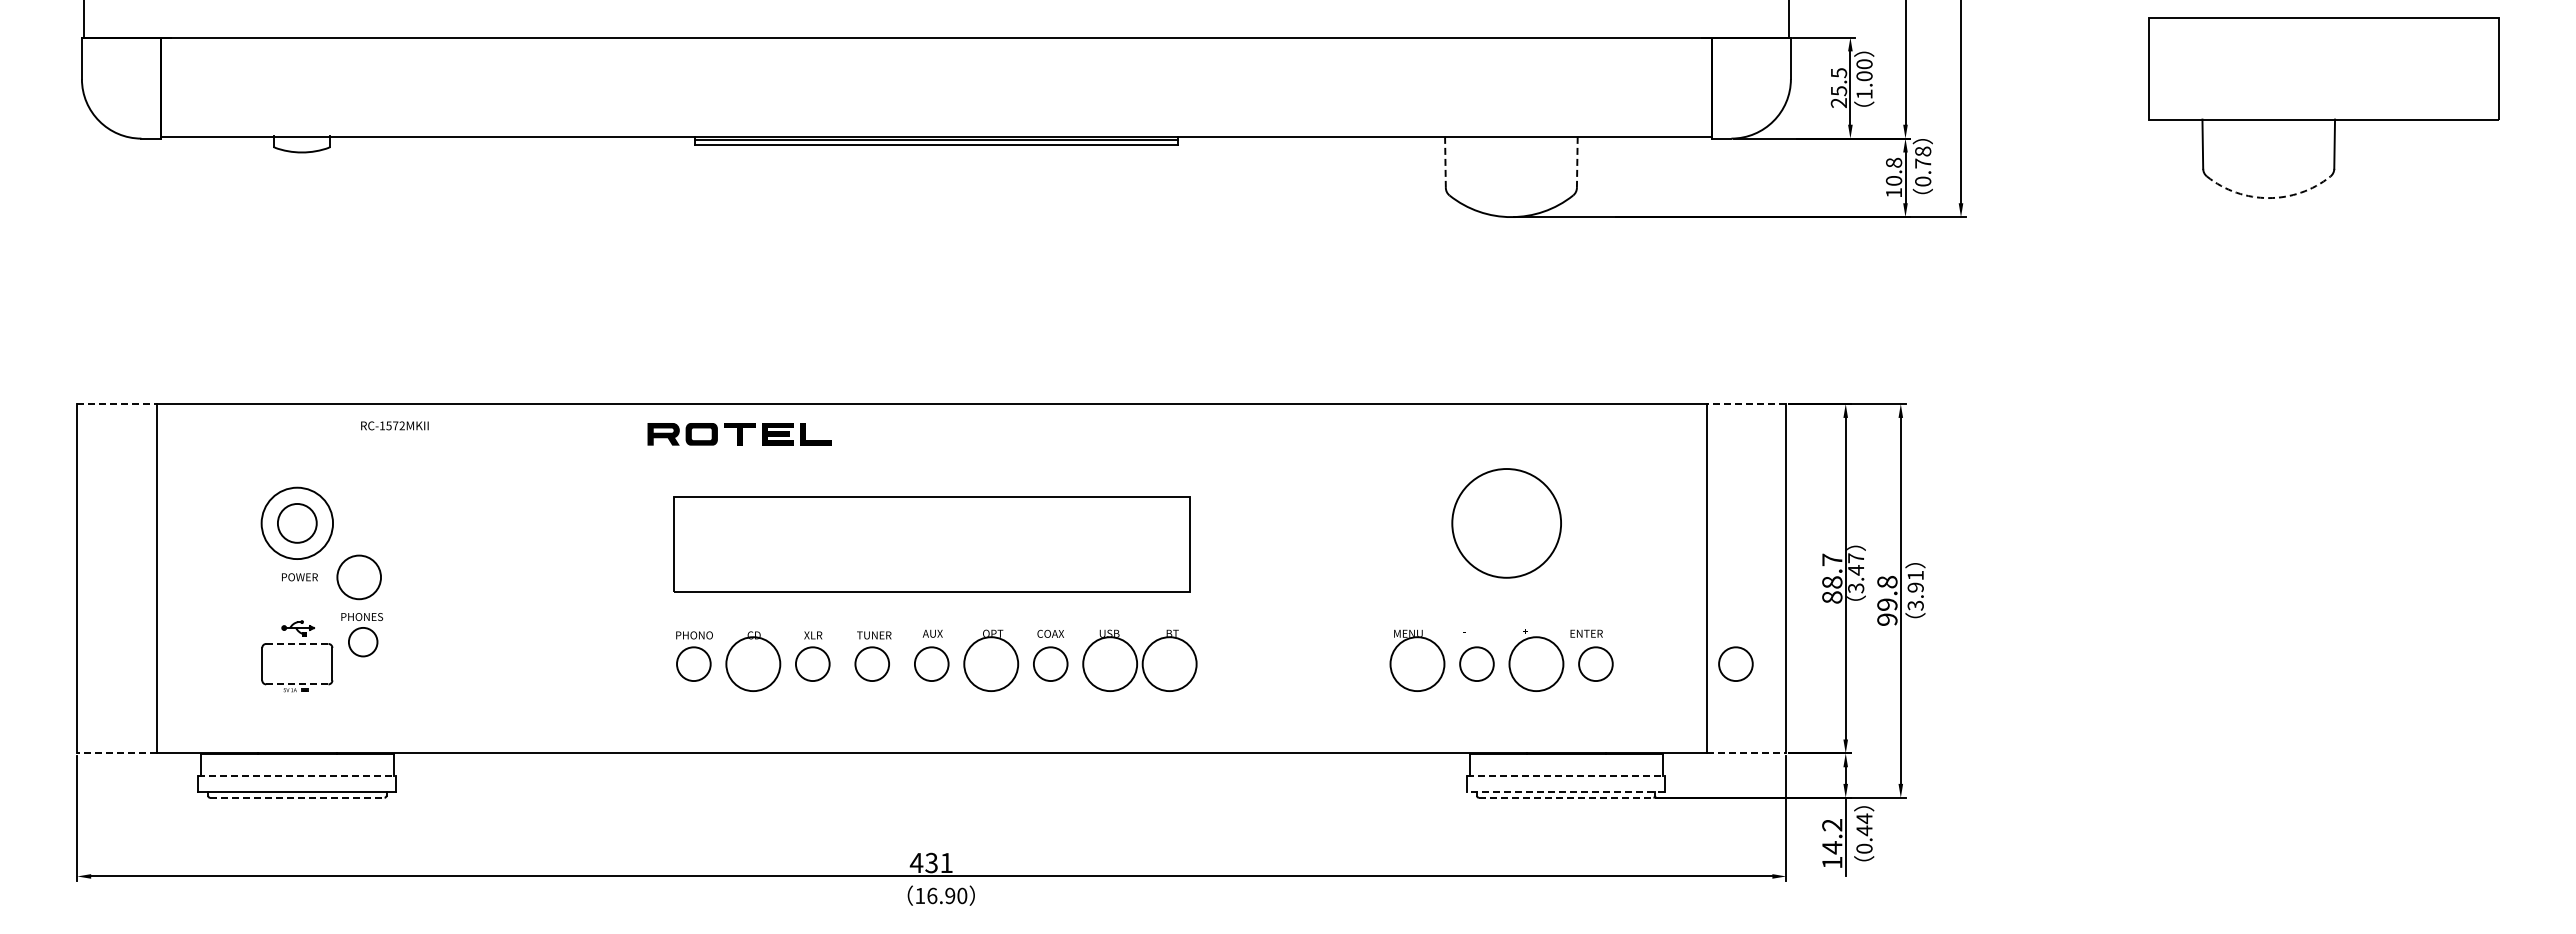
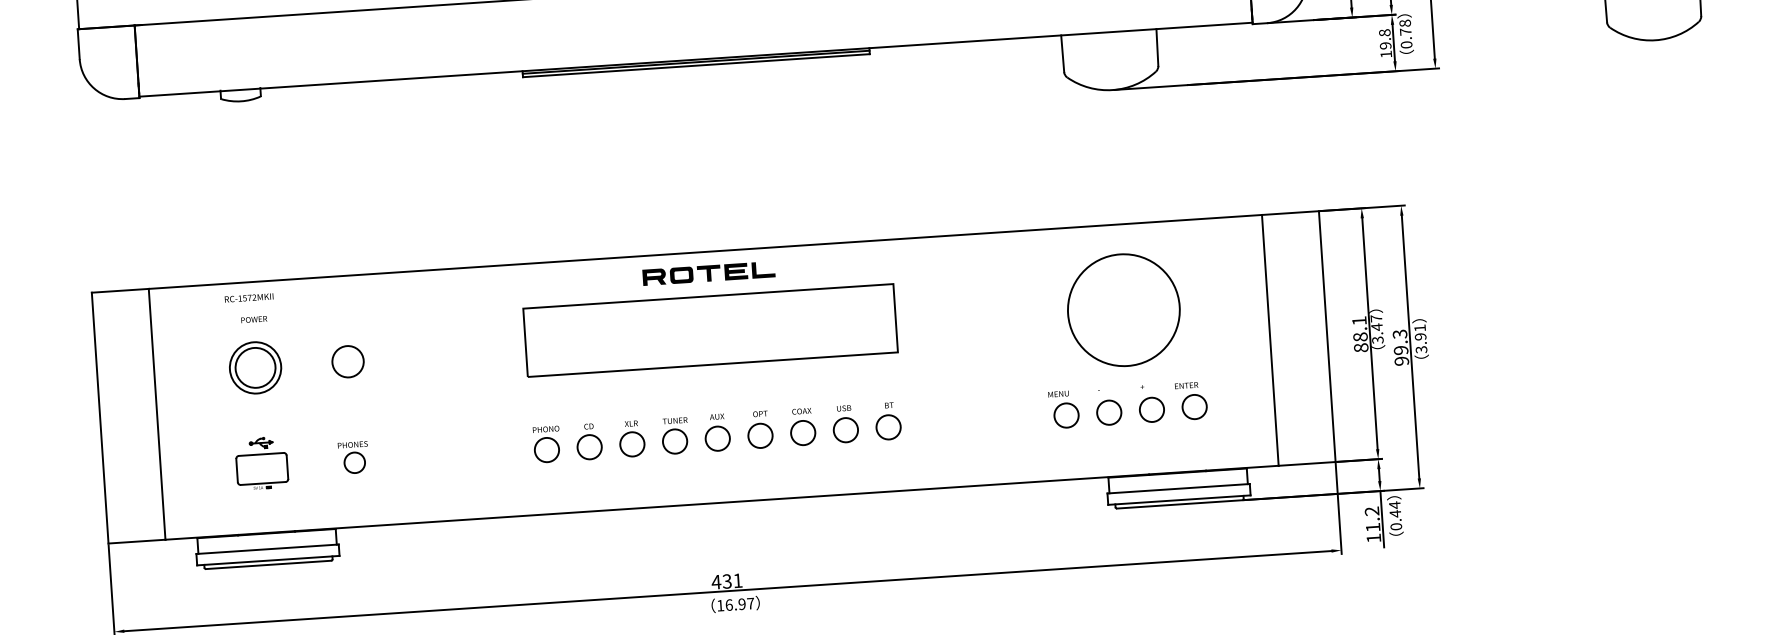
line: (1445, 162) -> (1062, 54), dashed -> solid
line: (1577, 162) -> (1157, 47), dashed -> solid
text: (1894, 180) -> (1385, 45), 10.8 -> 19.8
arc: (2268, 198) -> (1655, 40), dashed -> solid
line: (116, 404) -> (120, 291), dashed -> solid
line: (1746, 404) -> (1290, 213), dashed -> solid
text: (394, 425) -> (248, 297), moved
part: (739, 434) -> (708, 273), moved
circle: (297, 523) -> (255, 367), size x1.43
circle: (1506, 523) -> (1123, 310), size x1.43
part: (931, 544) -> (710, 330), moved
text: (1832, 559) -> (1359, 320), 88.7 -> 88.1
text: (299, 577) -> (253, 319), moved
circle: (358, 577) -> (347, 361), moved
text: (1887, 581) -> (1400, 333), 99.8 -> 99.3
part: (362, 635) -> (353, 458), moved
line: (296, 643) -> (260, 454), dashed -> solid
circle: (1735, 663) -> (1294, 399), removed
circle: (753, 664) -> (589, 447), size x0.62
circle: (991, 664) -> (760, 436), size x0.62
circle: (1110, 664) -> (846, 430), size x0.62
circle: (1169, 664) -> (888, 427), size x0.62
circle: (1417, 664) -> (1066, 415), size x0.62
circle: (1536, 664) -> (1152, 410), size x0.62
line: (296, 684) -> (262, 483), dashed -> solid
line: (116, 753) -> (136, 541), dashed -> solid
line: (1746, 753) -> (1307, 463), dashed -> solid
line: (297, 775) -> (267, 548), dashed -> solid
line: (1566, 775) -> (1178, 488), dashed -> solid
line: (1565, 791) -> (1178, 499), dashed -> solid
line: (297, 797) -> (268, 564), dashed -> solid
line: (1566, 797) -> (1179, 504), dashed -> solid
text: (1832, 847) -> (1373, 527), 14.2 -> 11.2
text: (962, 895) -> (750, 603), 16.90 -> 16.97

